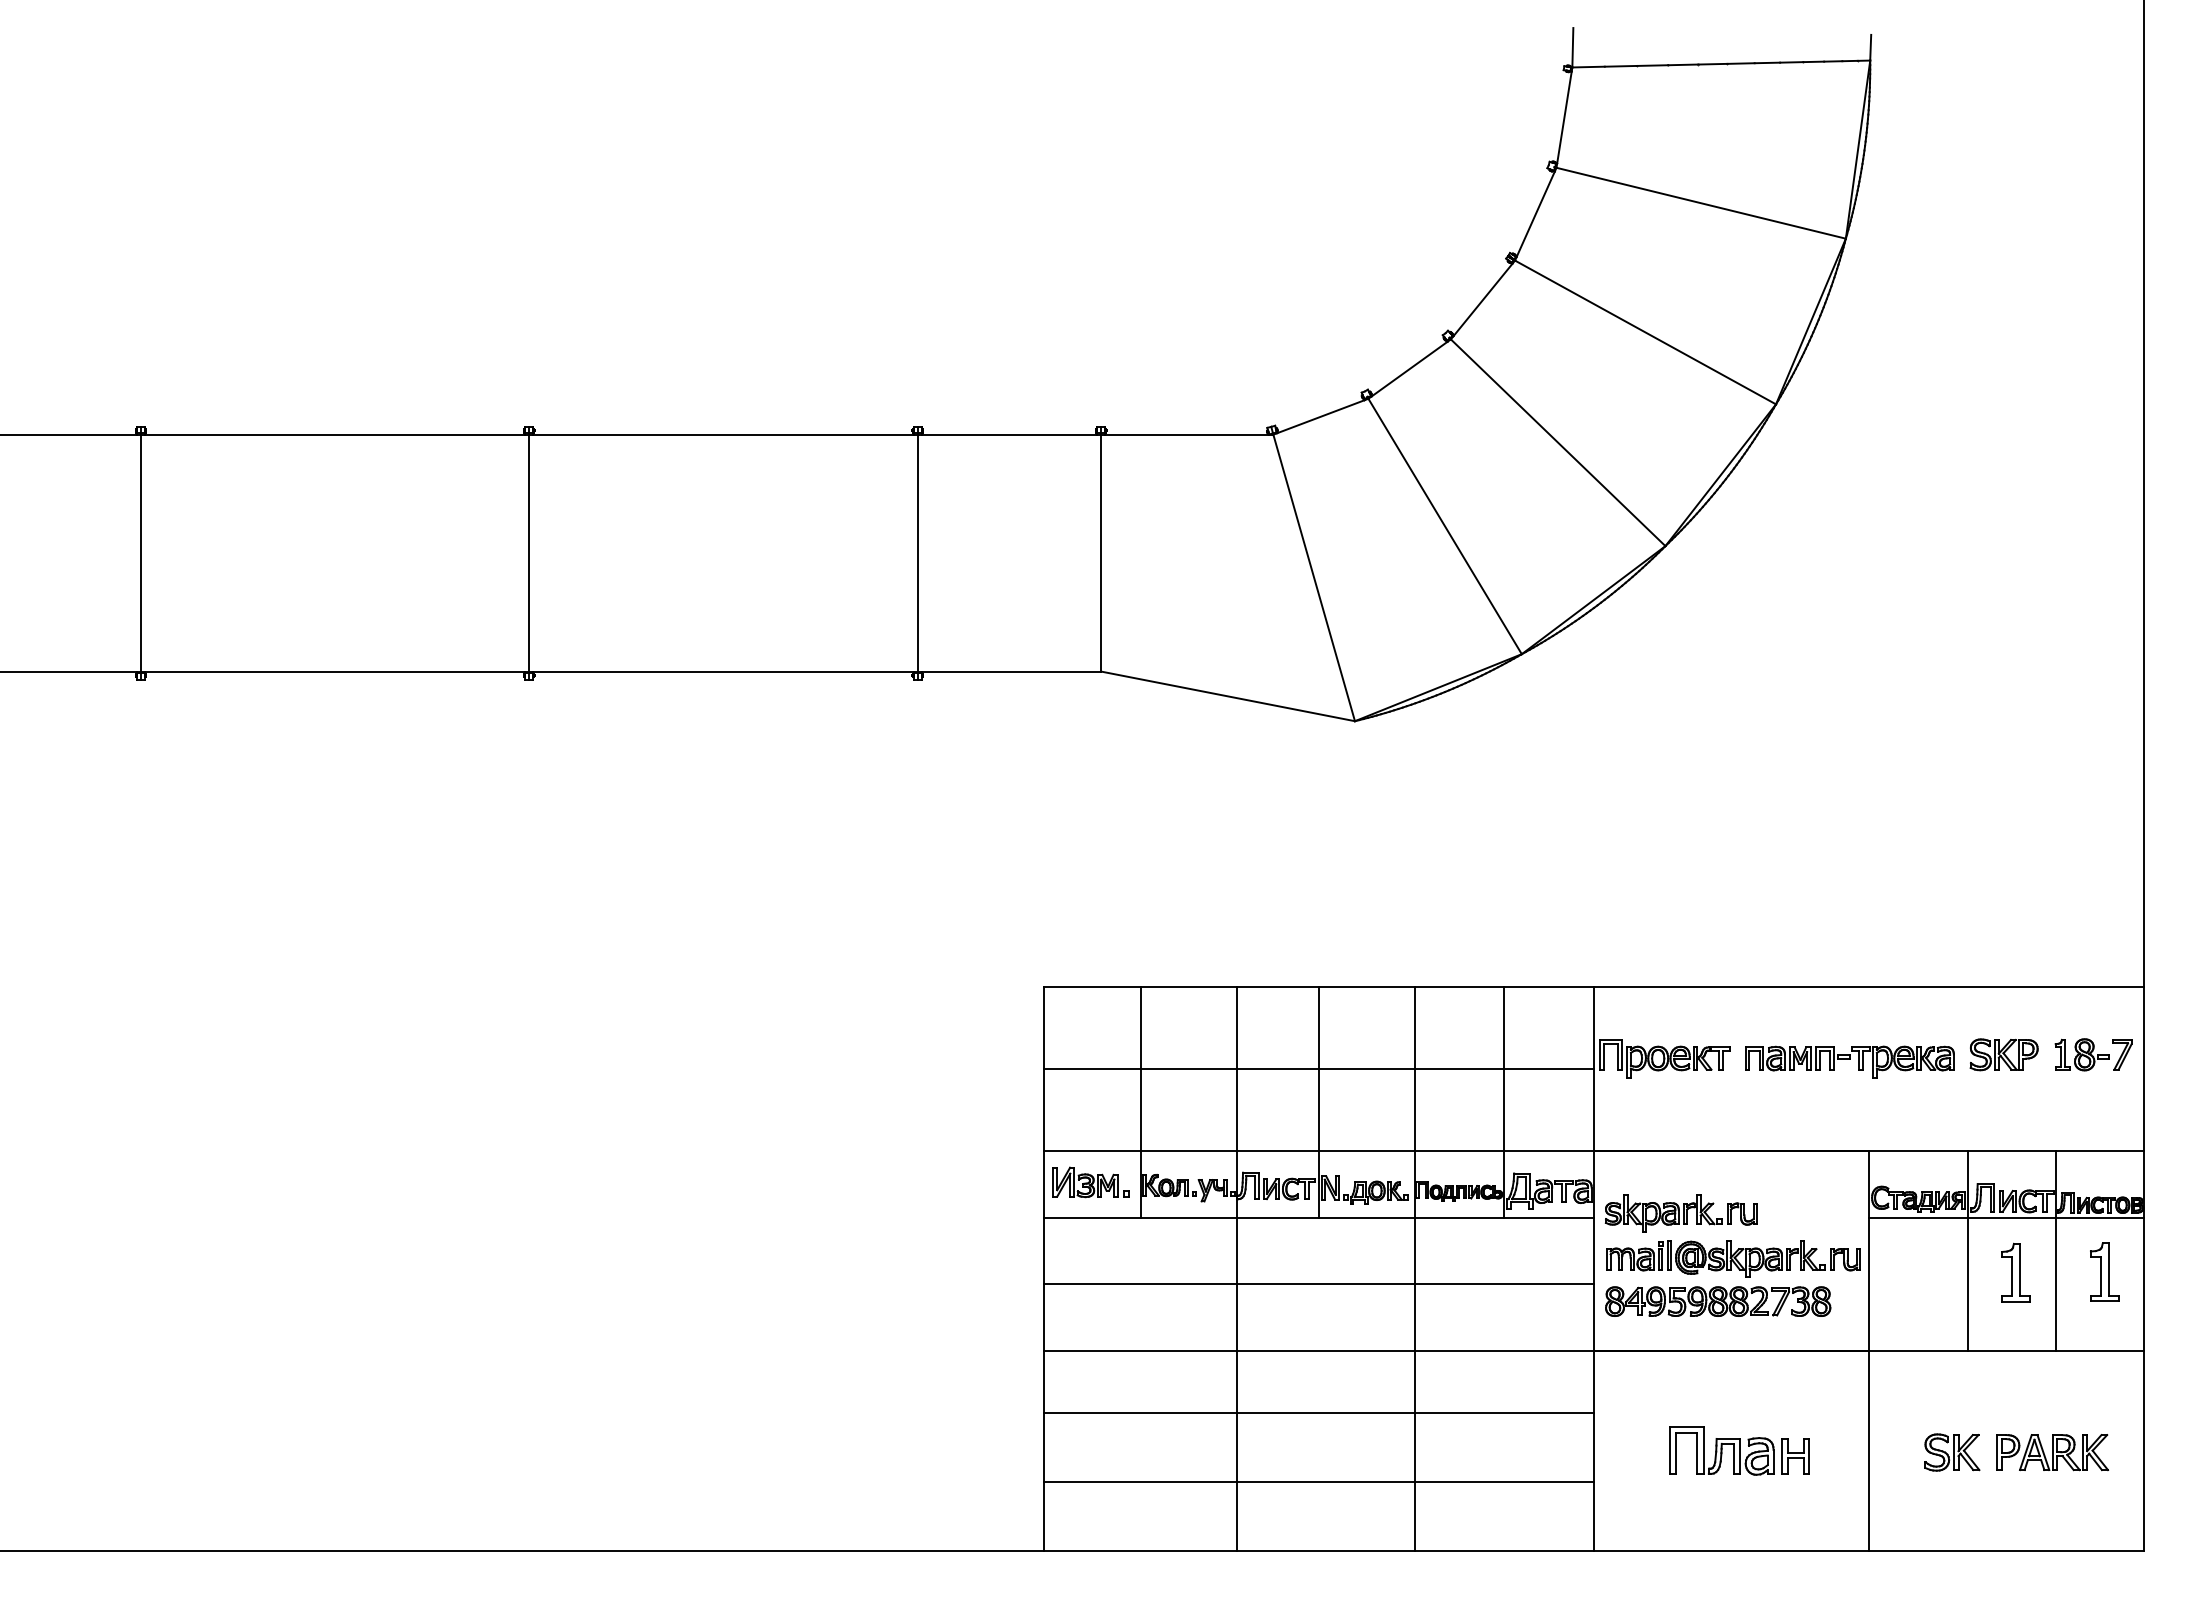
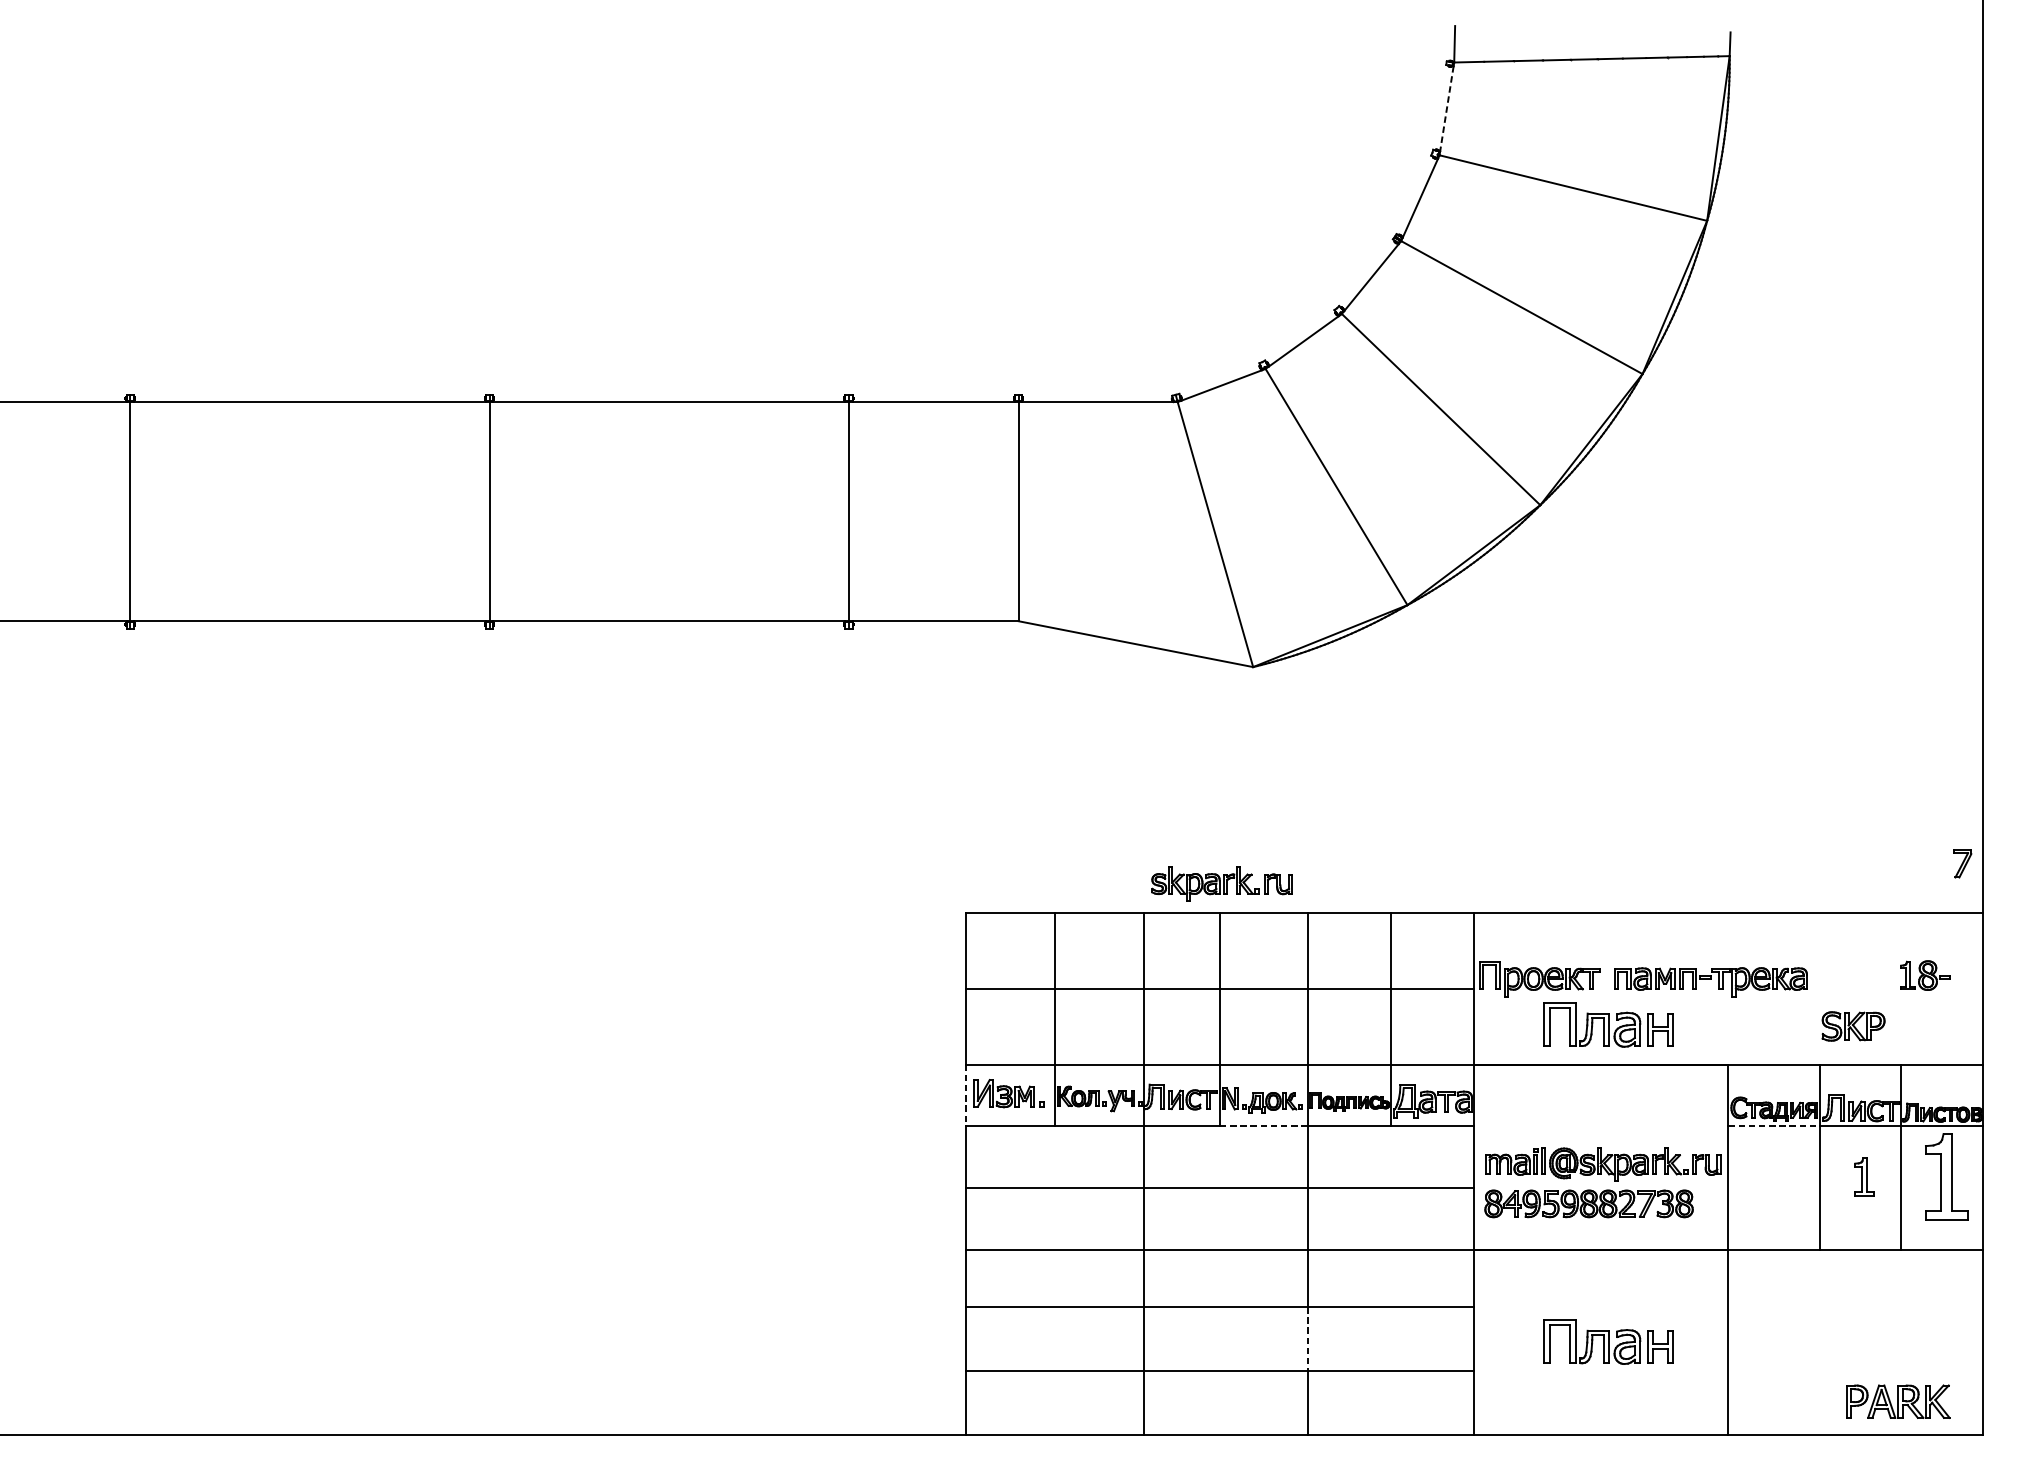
line: (1564, 117) -> (1446, 108), solid -> dashed
part: (2003, 1054) -> (1852, 1026), moved
part: (2122, 1054) -> (1962, 863), moved
part: (1739, 1107) -> (1608, 1024), added
line: (1044, 1184) -> (966, 1095), solid -> dashed
part: (1680, 1213) -> (1221, 883), moved
line: (1366, 1217) -> (1263, 1126), solid -> dashed
line: (1918, 1217) -> (1774, 1126), solid -> dashed
part: (2104, 1271) -> (1946, 1176), size x1.6
part: (2015, 1272) -> (1864, 1176), size x0.7
line: (1414, 1448) -> (1308, 1339), solid -> dashed
part: (1952, 1452) -> (1805, 1343), removed
part: (2052, 1452) -> (1898, 1401), moved

